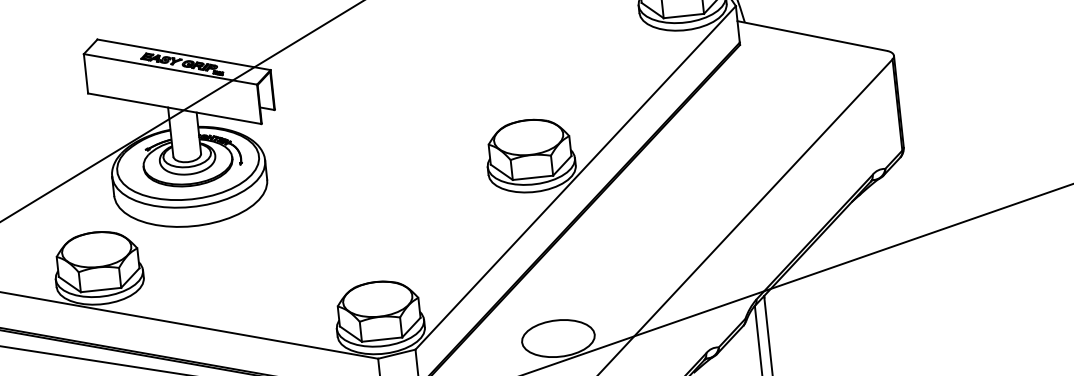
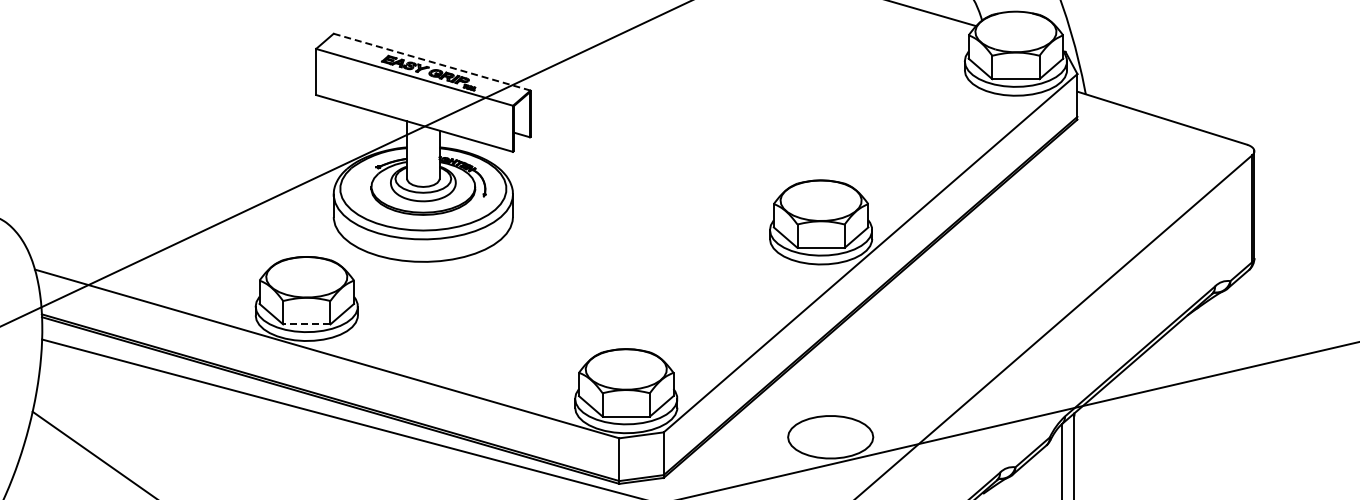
line: (184, 55) -> (432, 62), solid -> dashed
line: (100, 290) -> (306, 324), solid -> dashed

